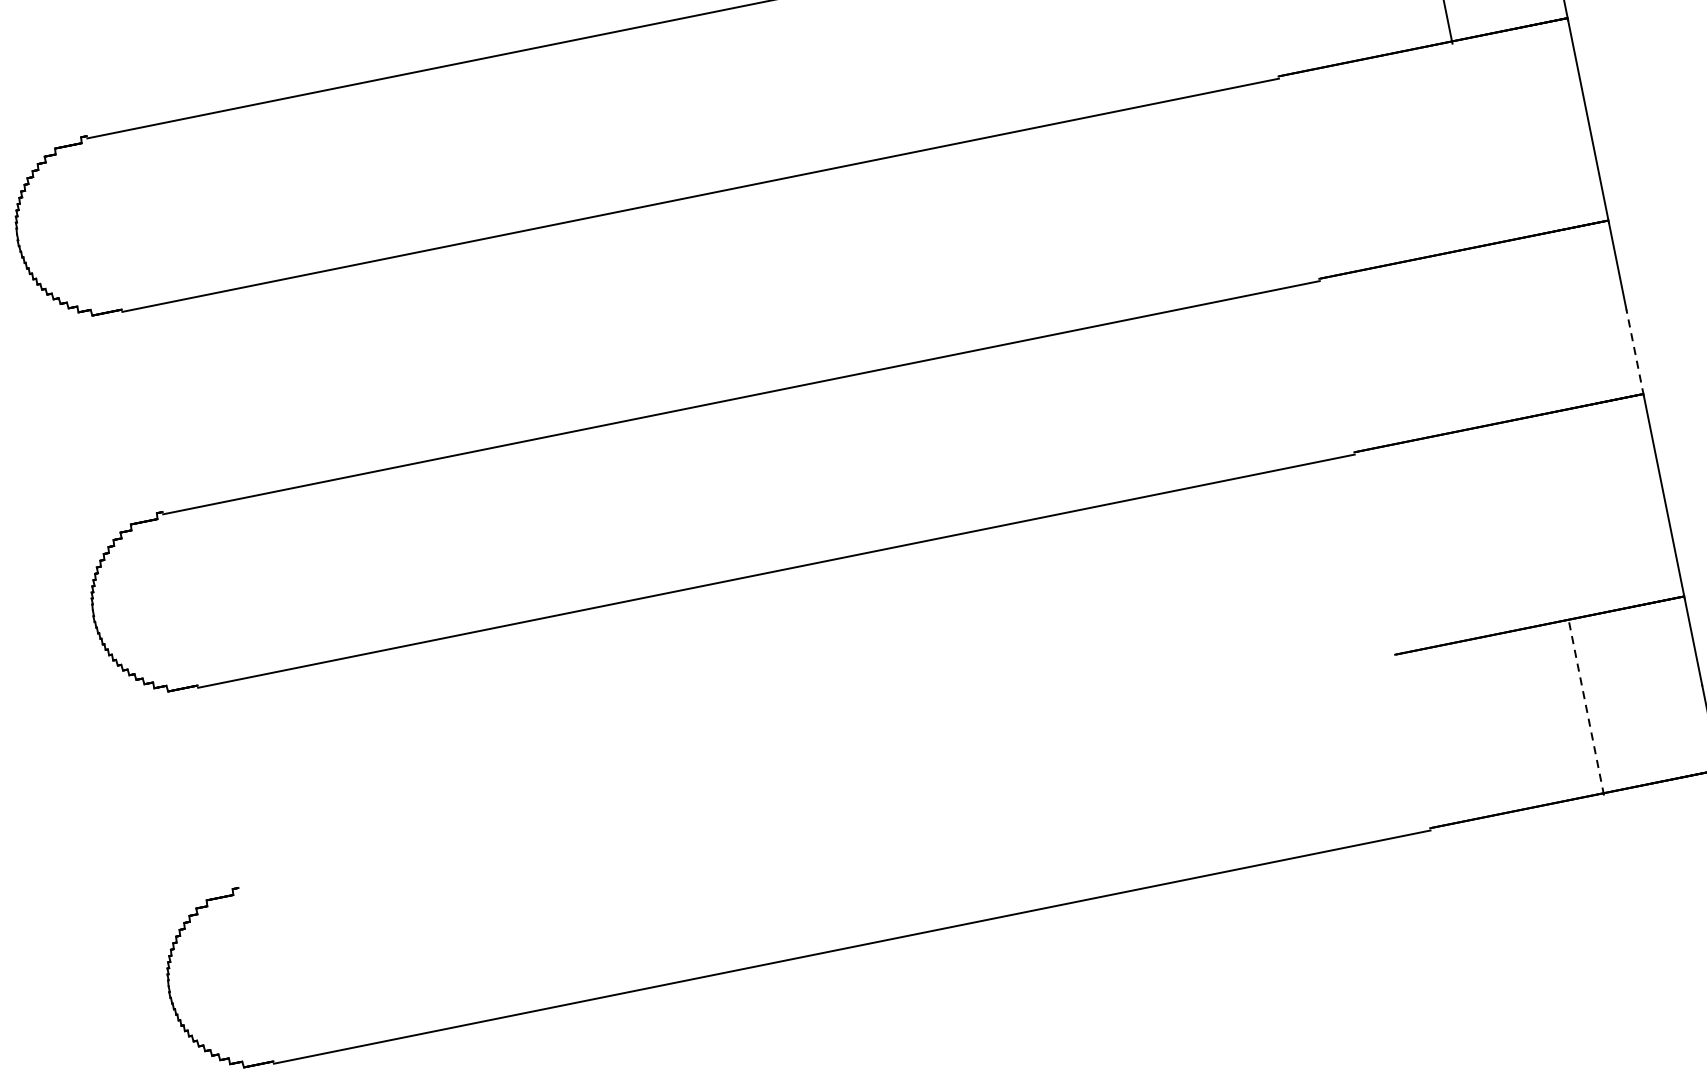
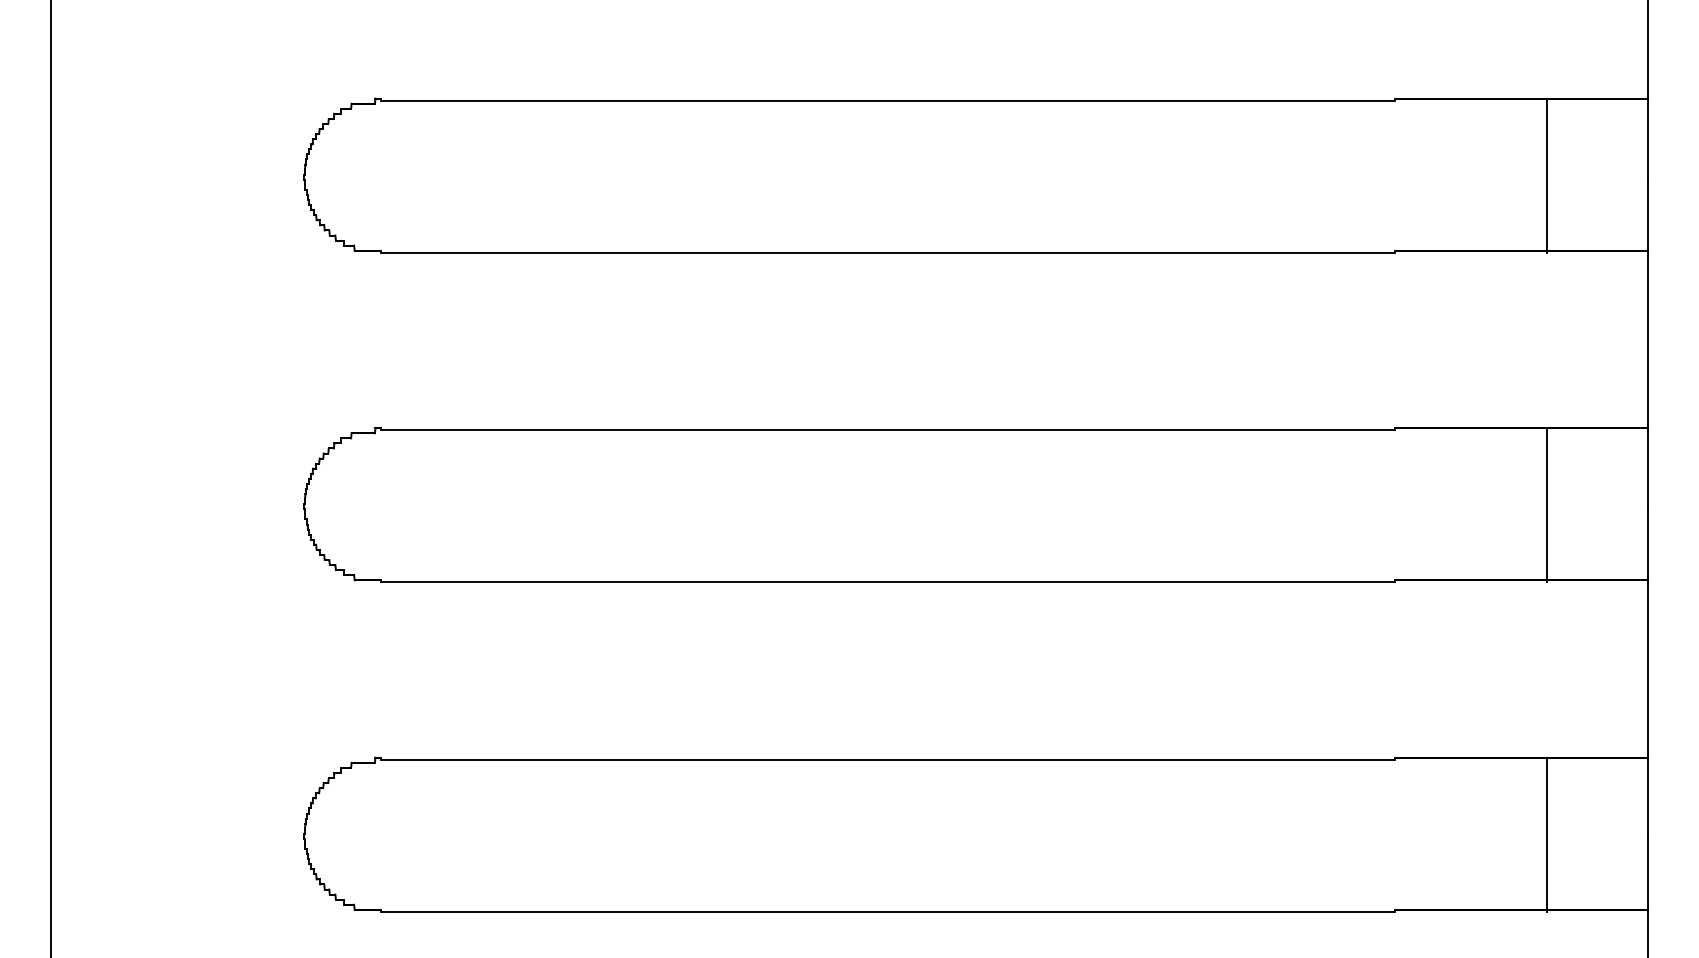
line: (1510, 333) -> (1546, 506), added
line: (1635, 351) -> (1648, 543), dashed -> solid
line: (1586, 708) -> (1546, 835), dashed -> solid
line: (817, 773) -> (887, 759), added

